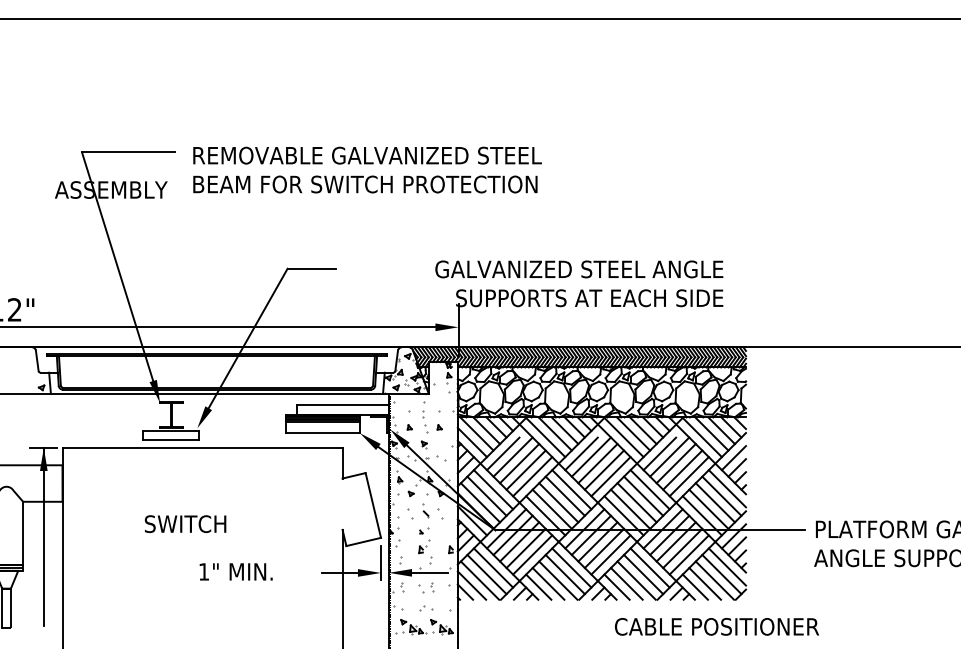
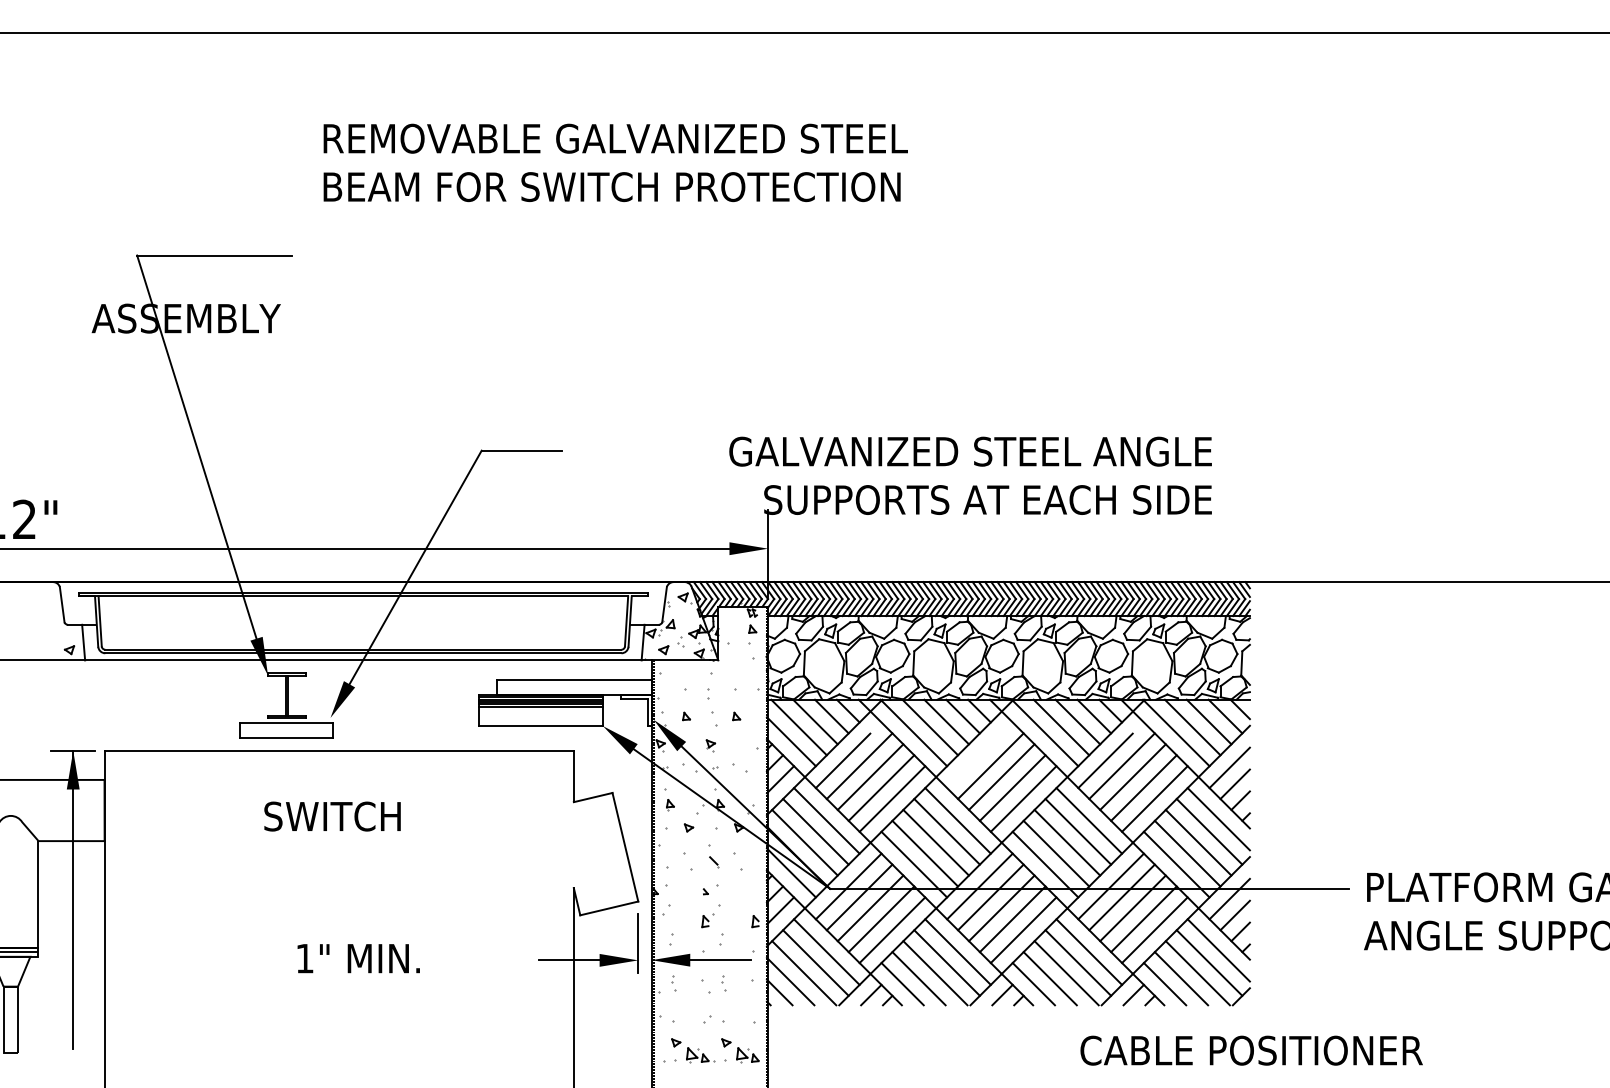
text: (367, 169) -> (615, 161), moved
line: (581, 453) -> (974, 760), removed
text: (185, 524) -> (332, 817), moved
text: (235, 571) -> (357, 957), moved
text: (717, 626) -> (1252, 1050), moved

